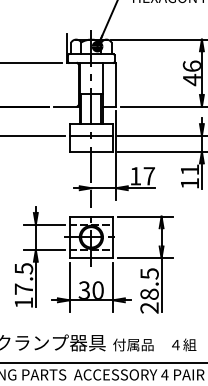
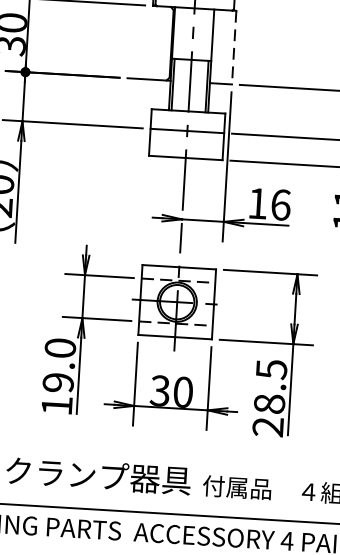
line: (116, 84) -> (234, 47), solid -> dashed
text: (149, 176) -> (281, 205), 17 -> 16
text: (23, 278) -> (58, 364), 17.5 -> 19.0

